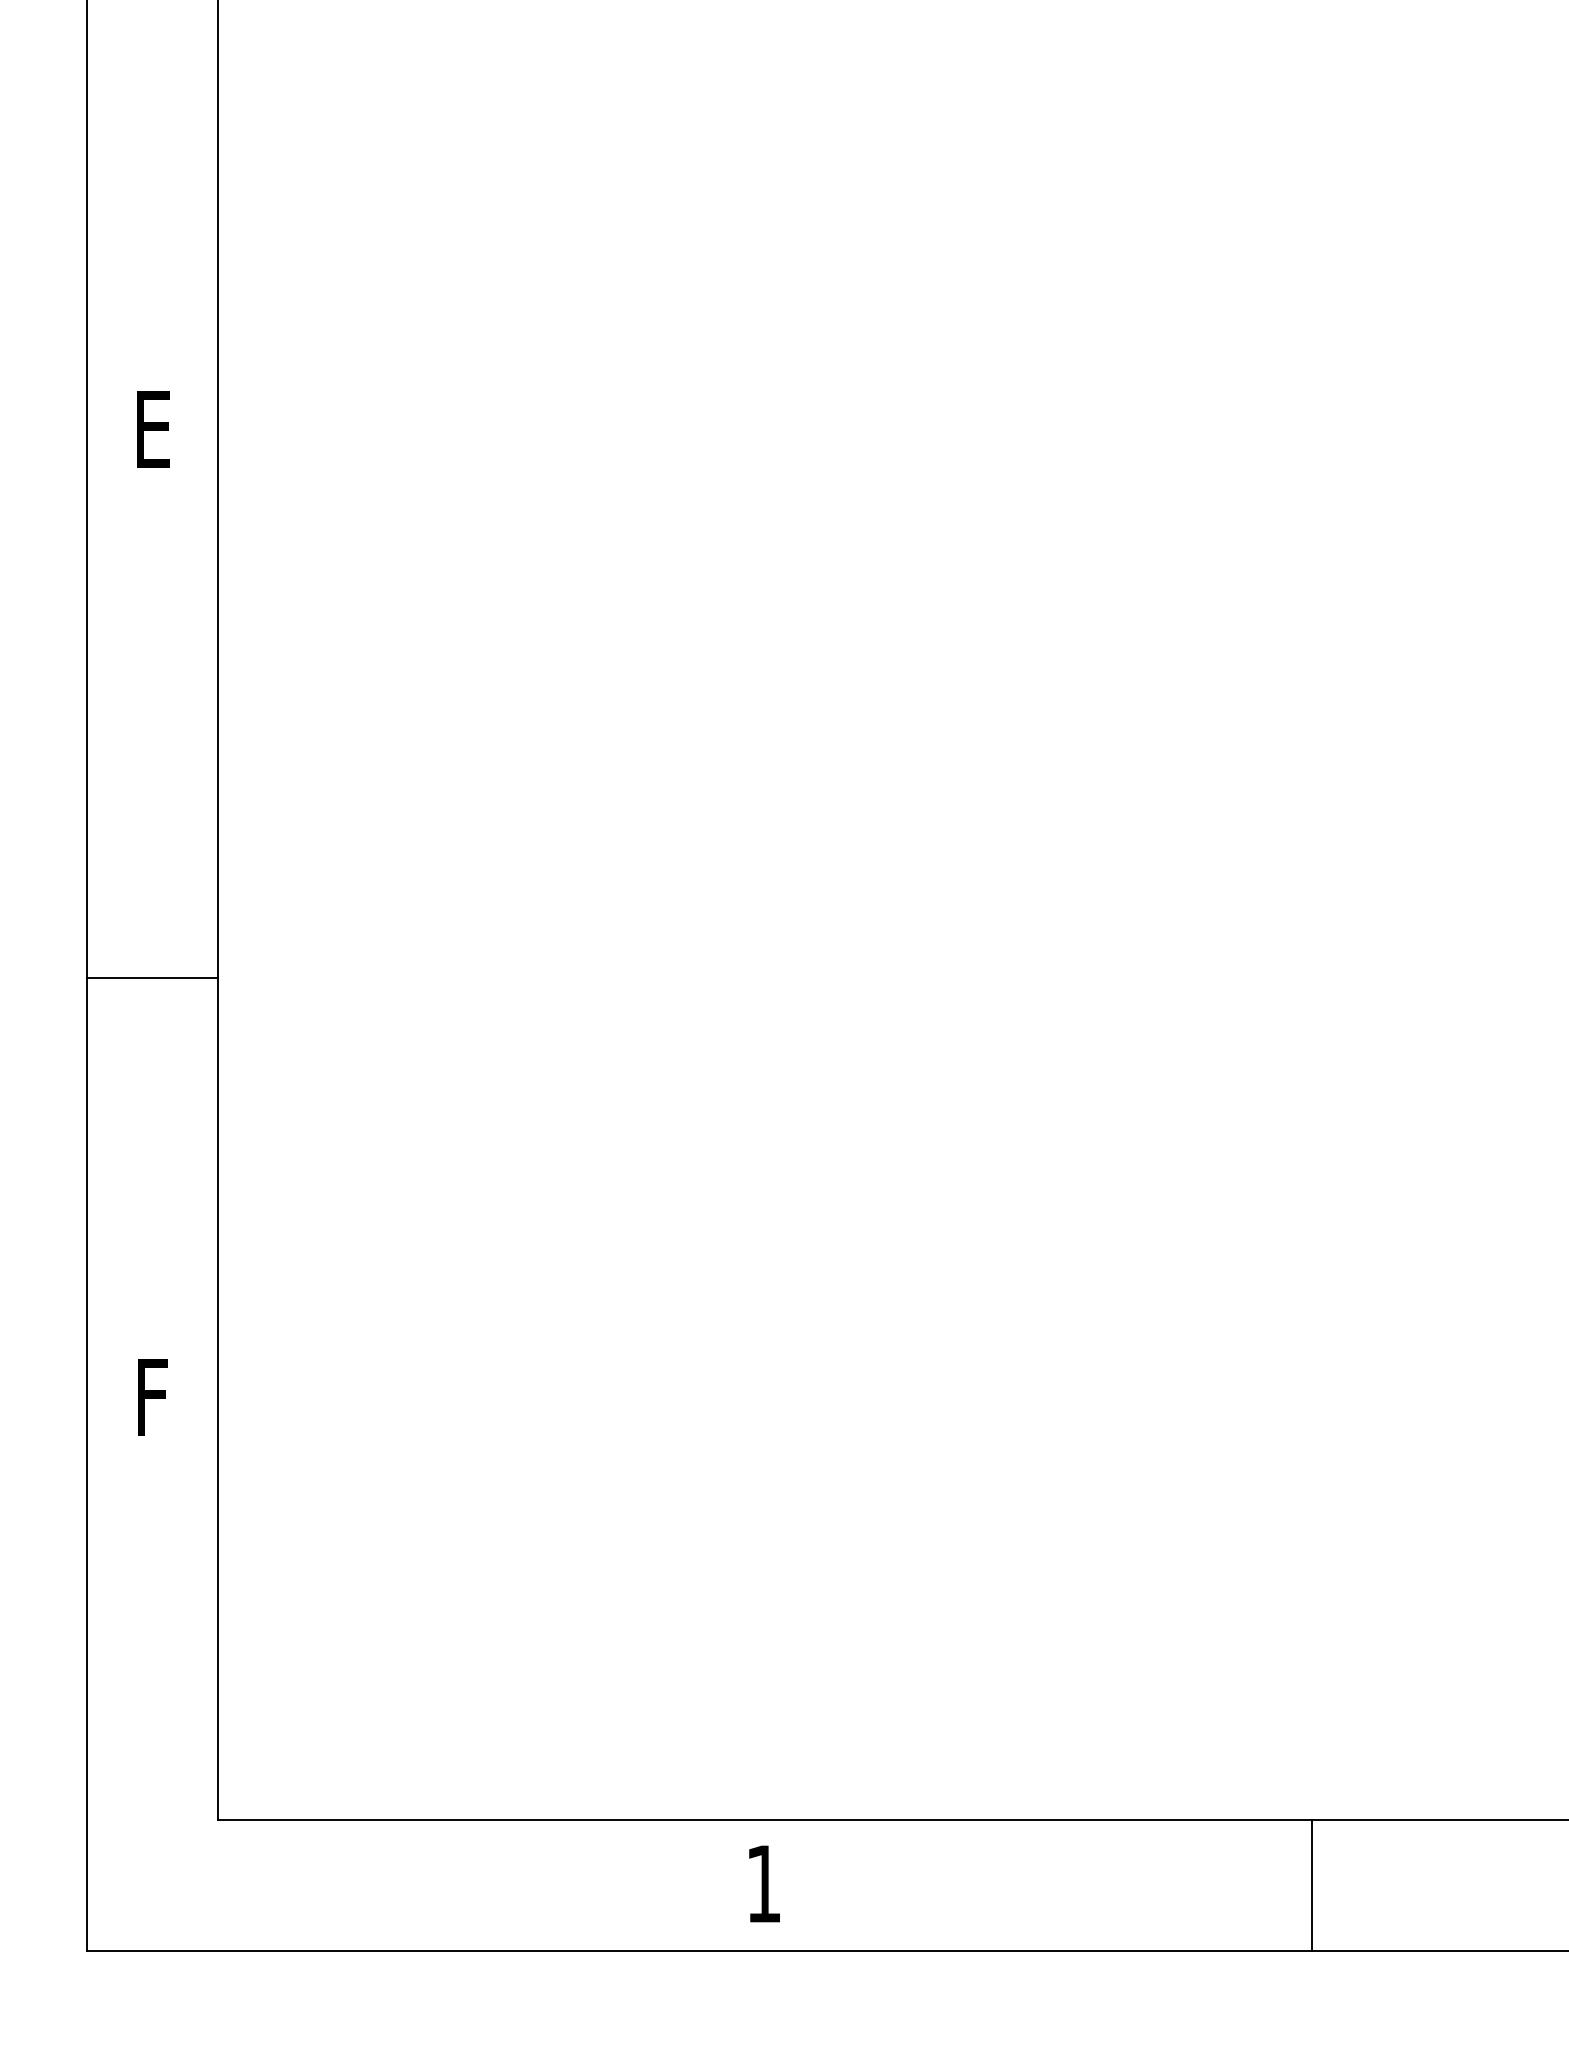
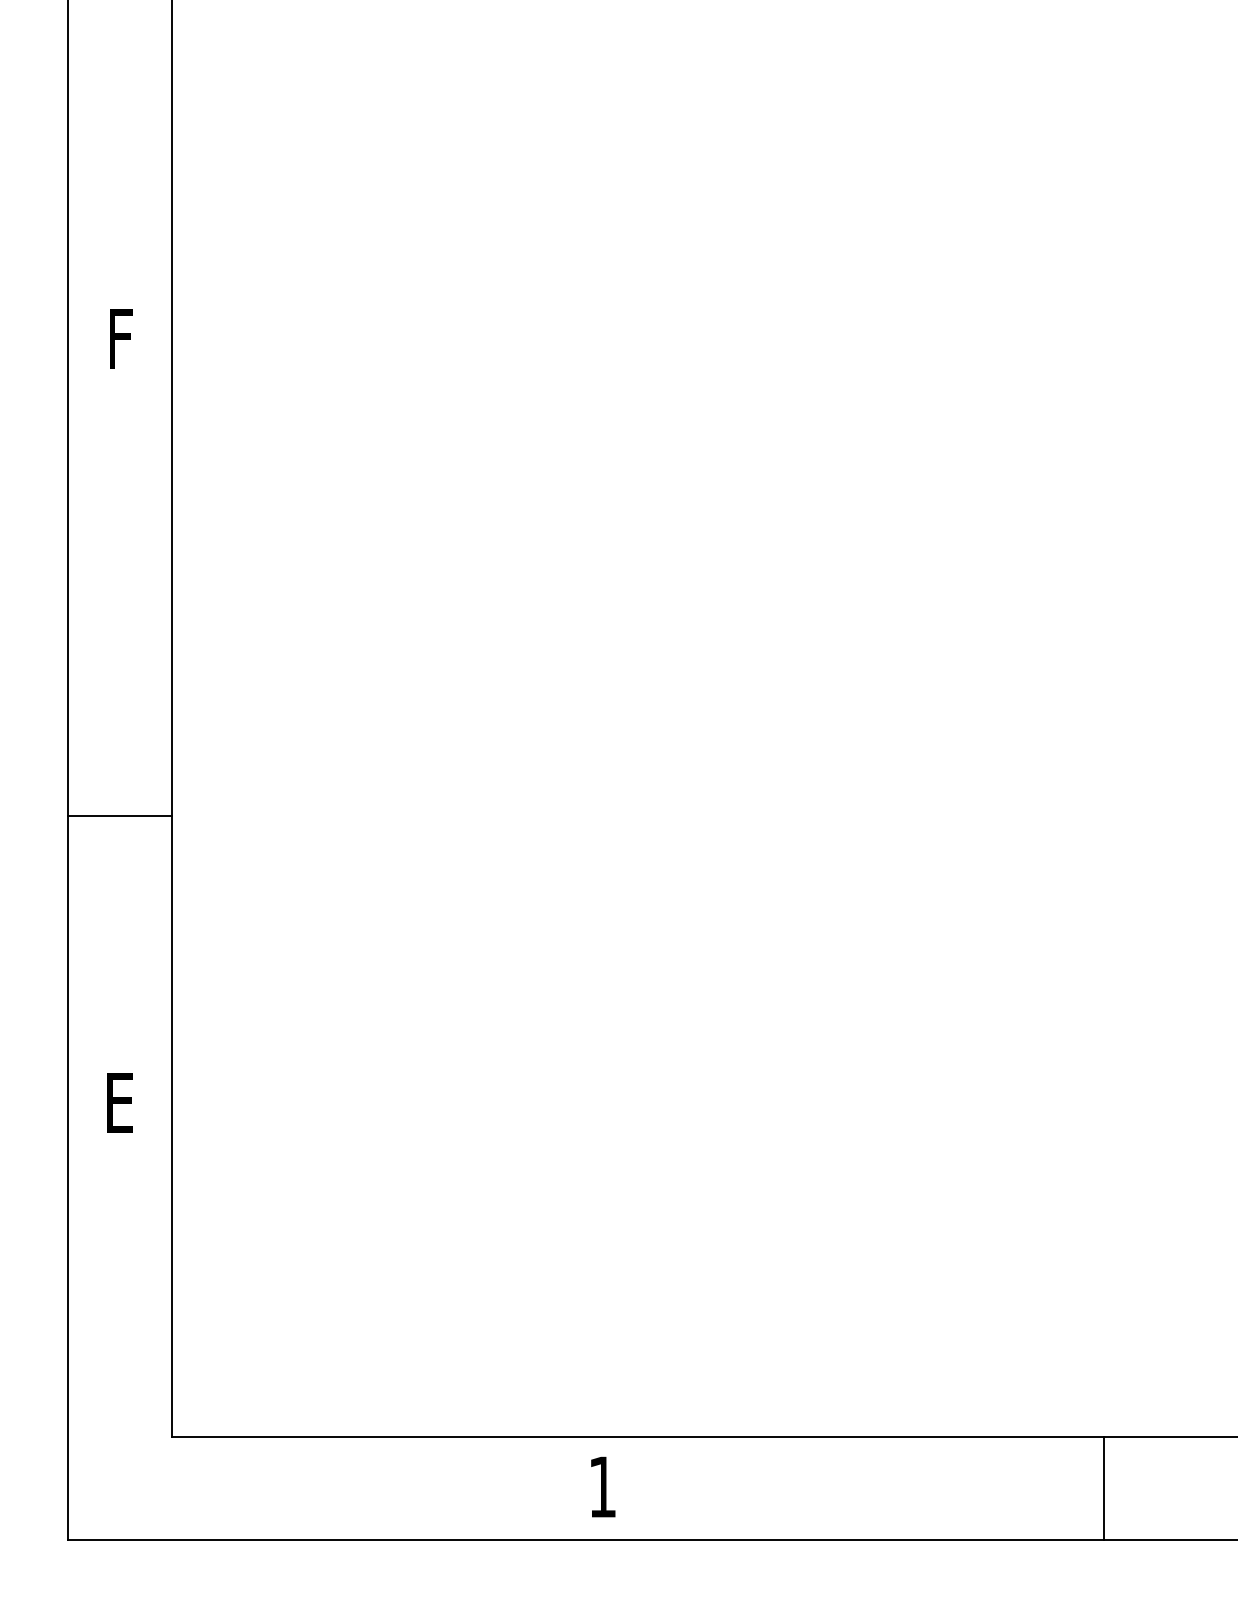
text: (152, 428) -> (120, 338), E -> F
line: (151, 977) -> (119, 815), moved
text: (151, 1396) -> (119, 1102), F -> E
line: (1312, 1885) -> (1104, 1488), moved

